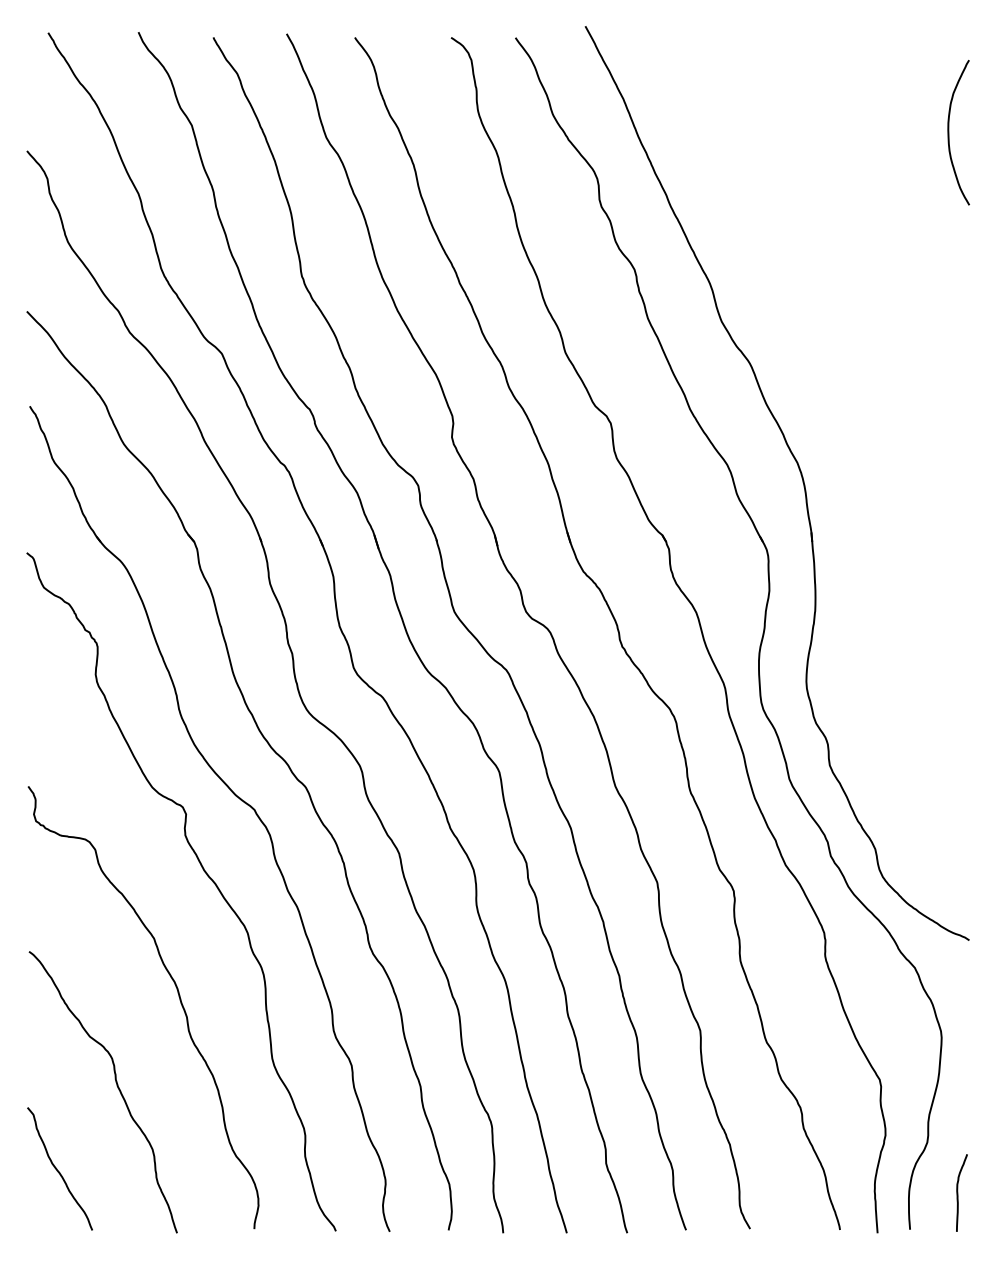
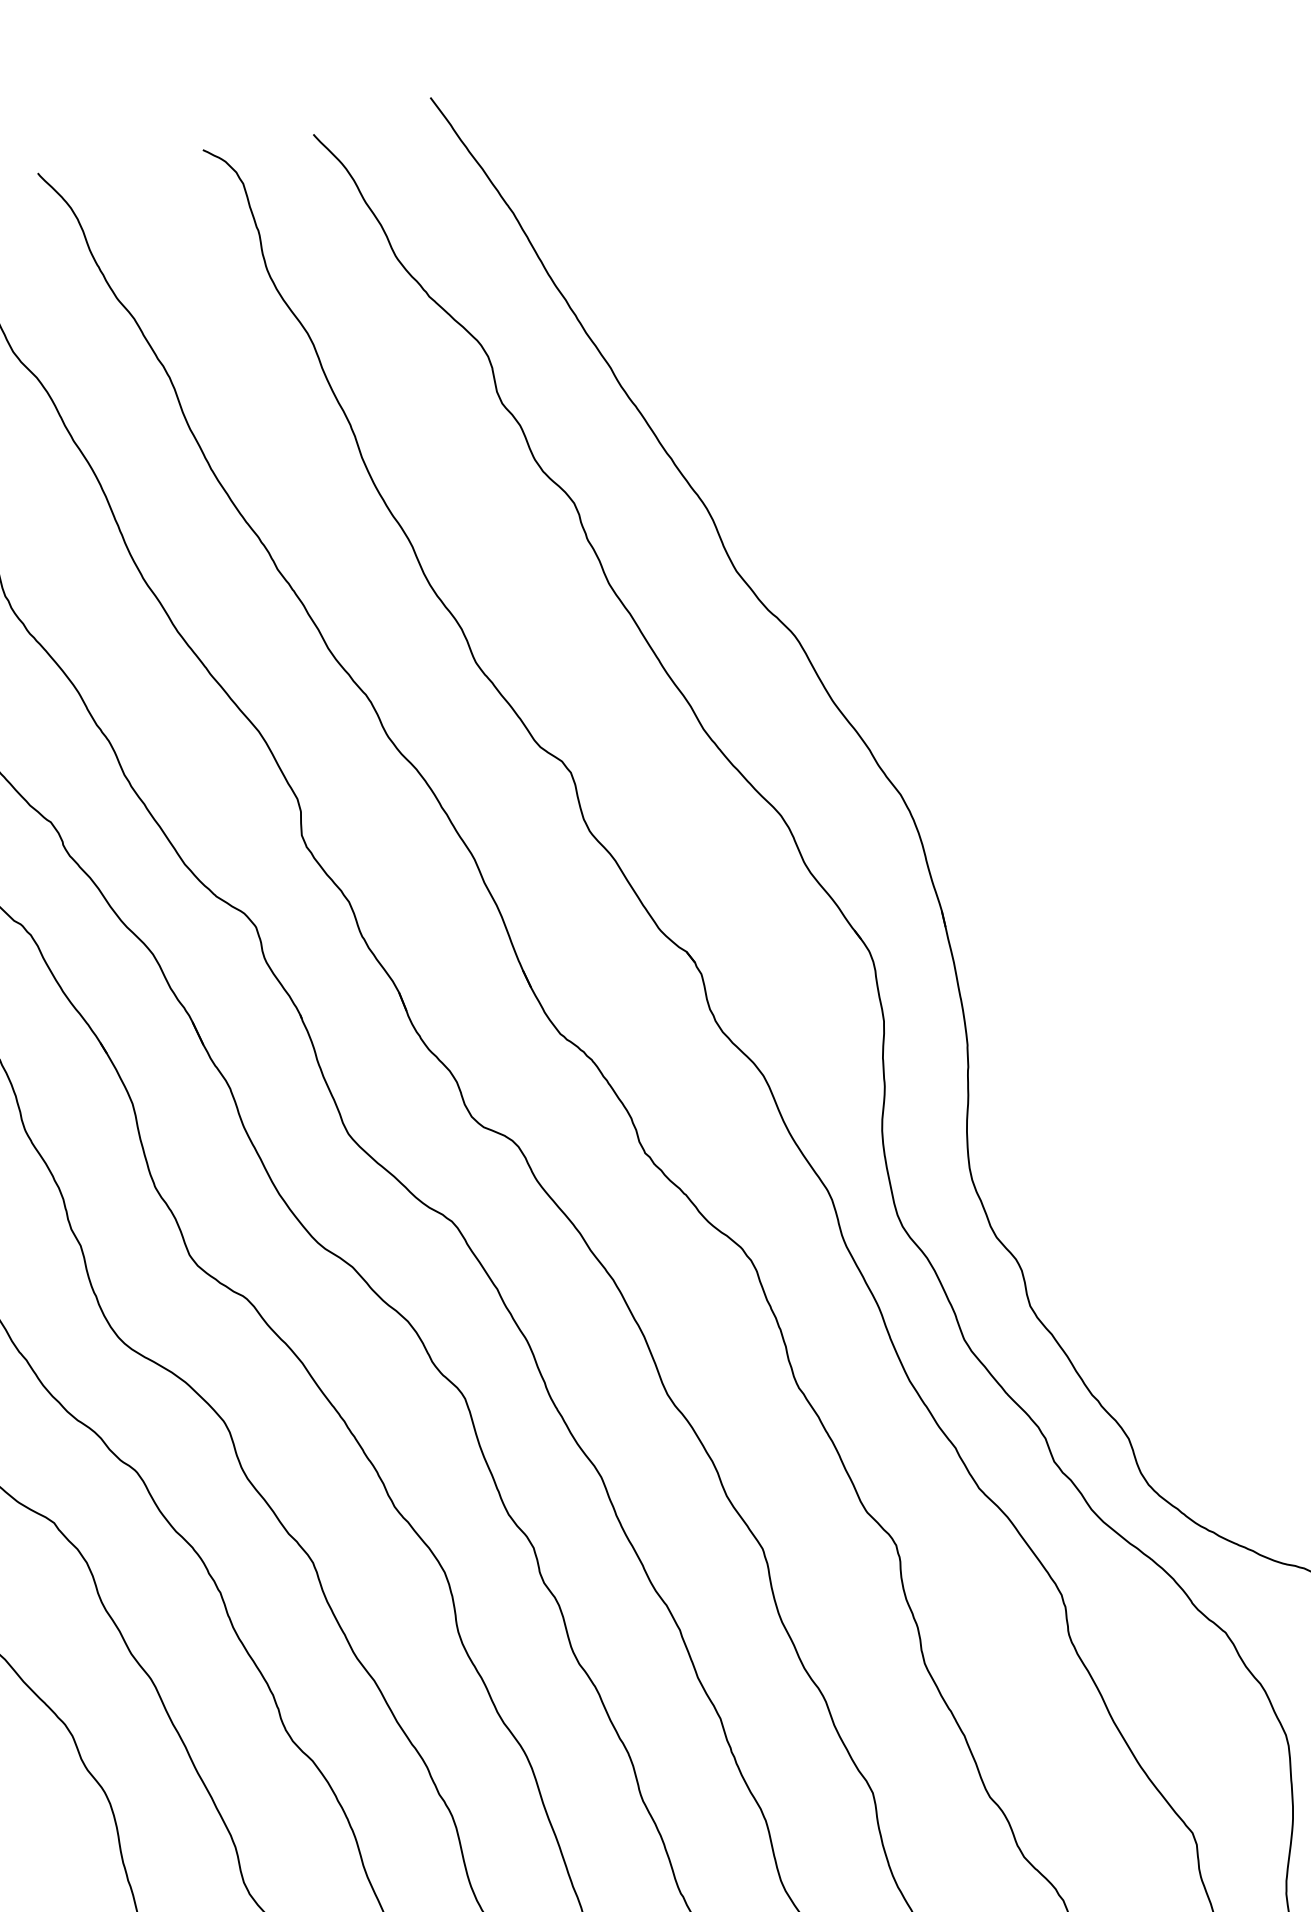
curve: (949, 132) -> (1081, 191), removed

